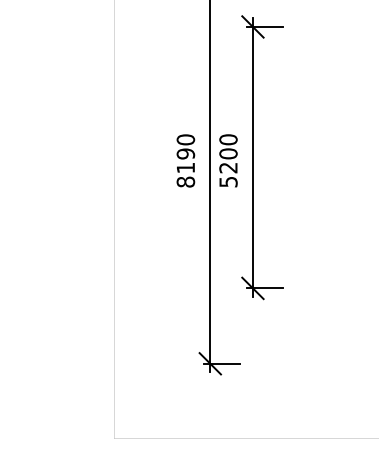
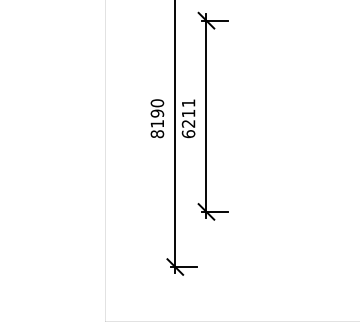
text: (228, 160) -> (188, 118), 5200 -> 6211

